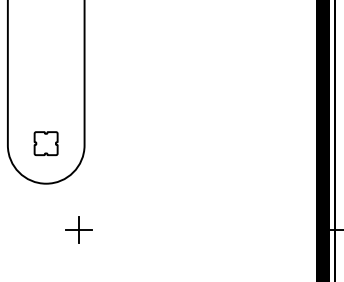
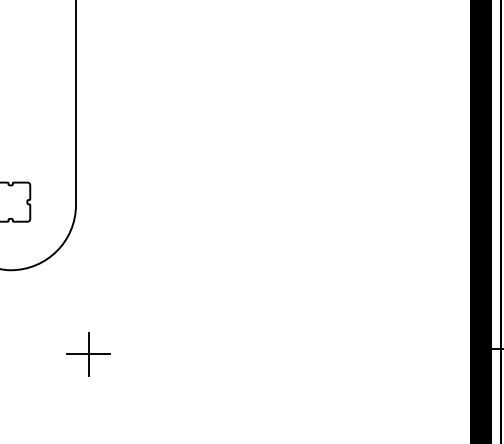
part: (78, 229) -> (87, 353), moved

